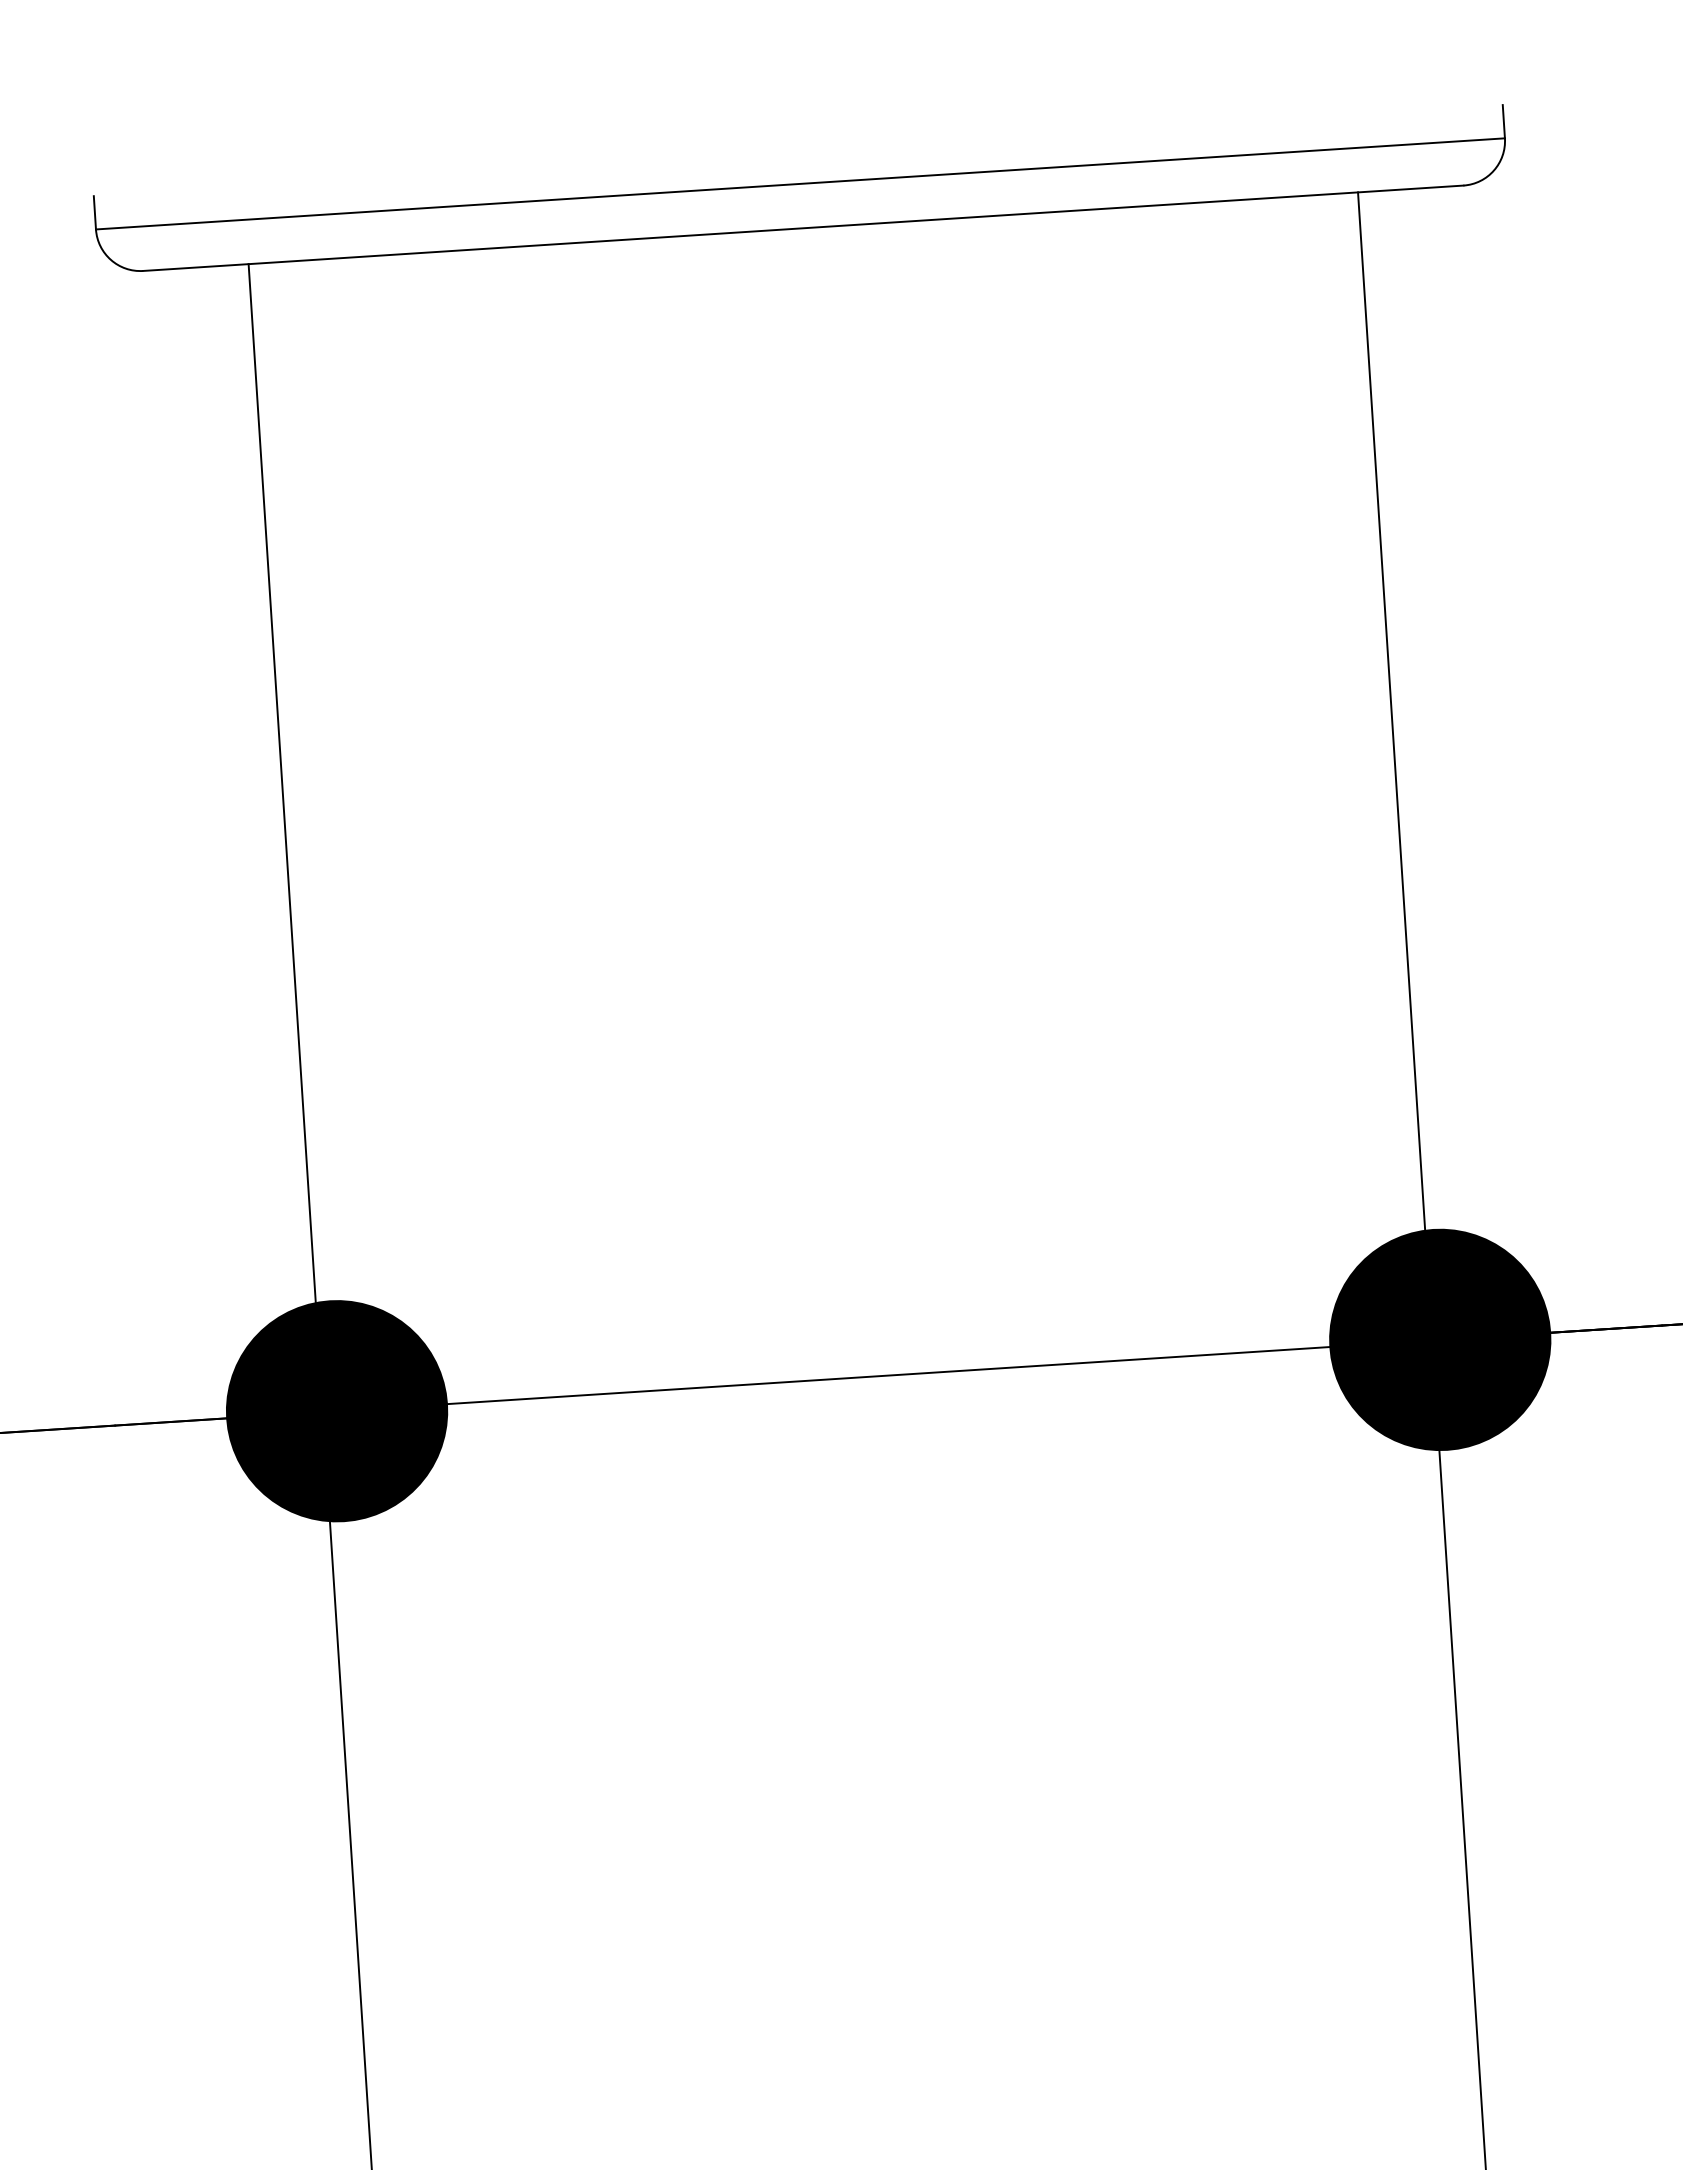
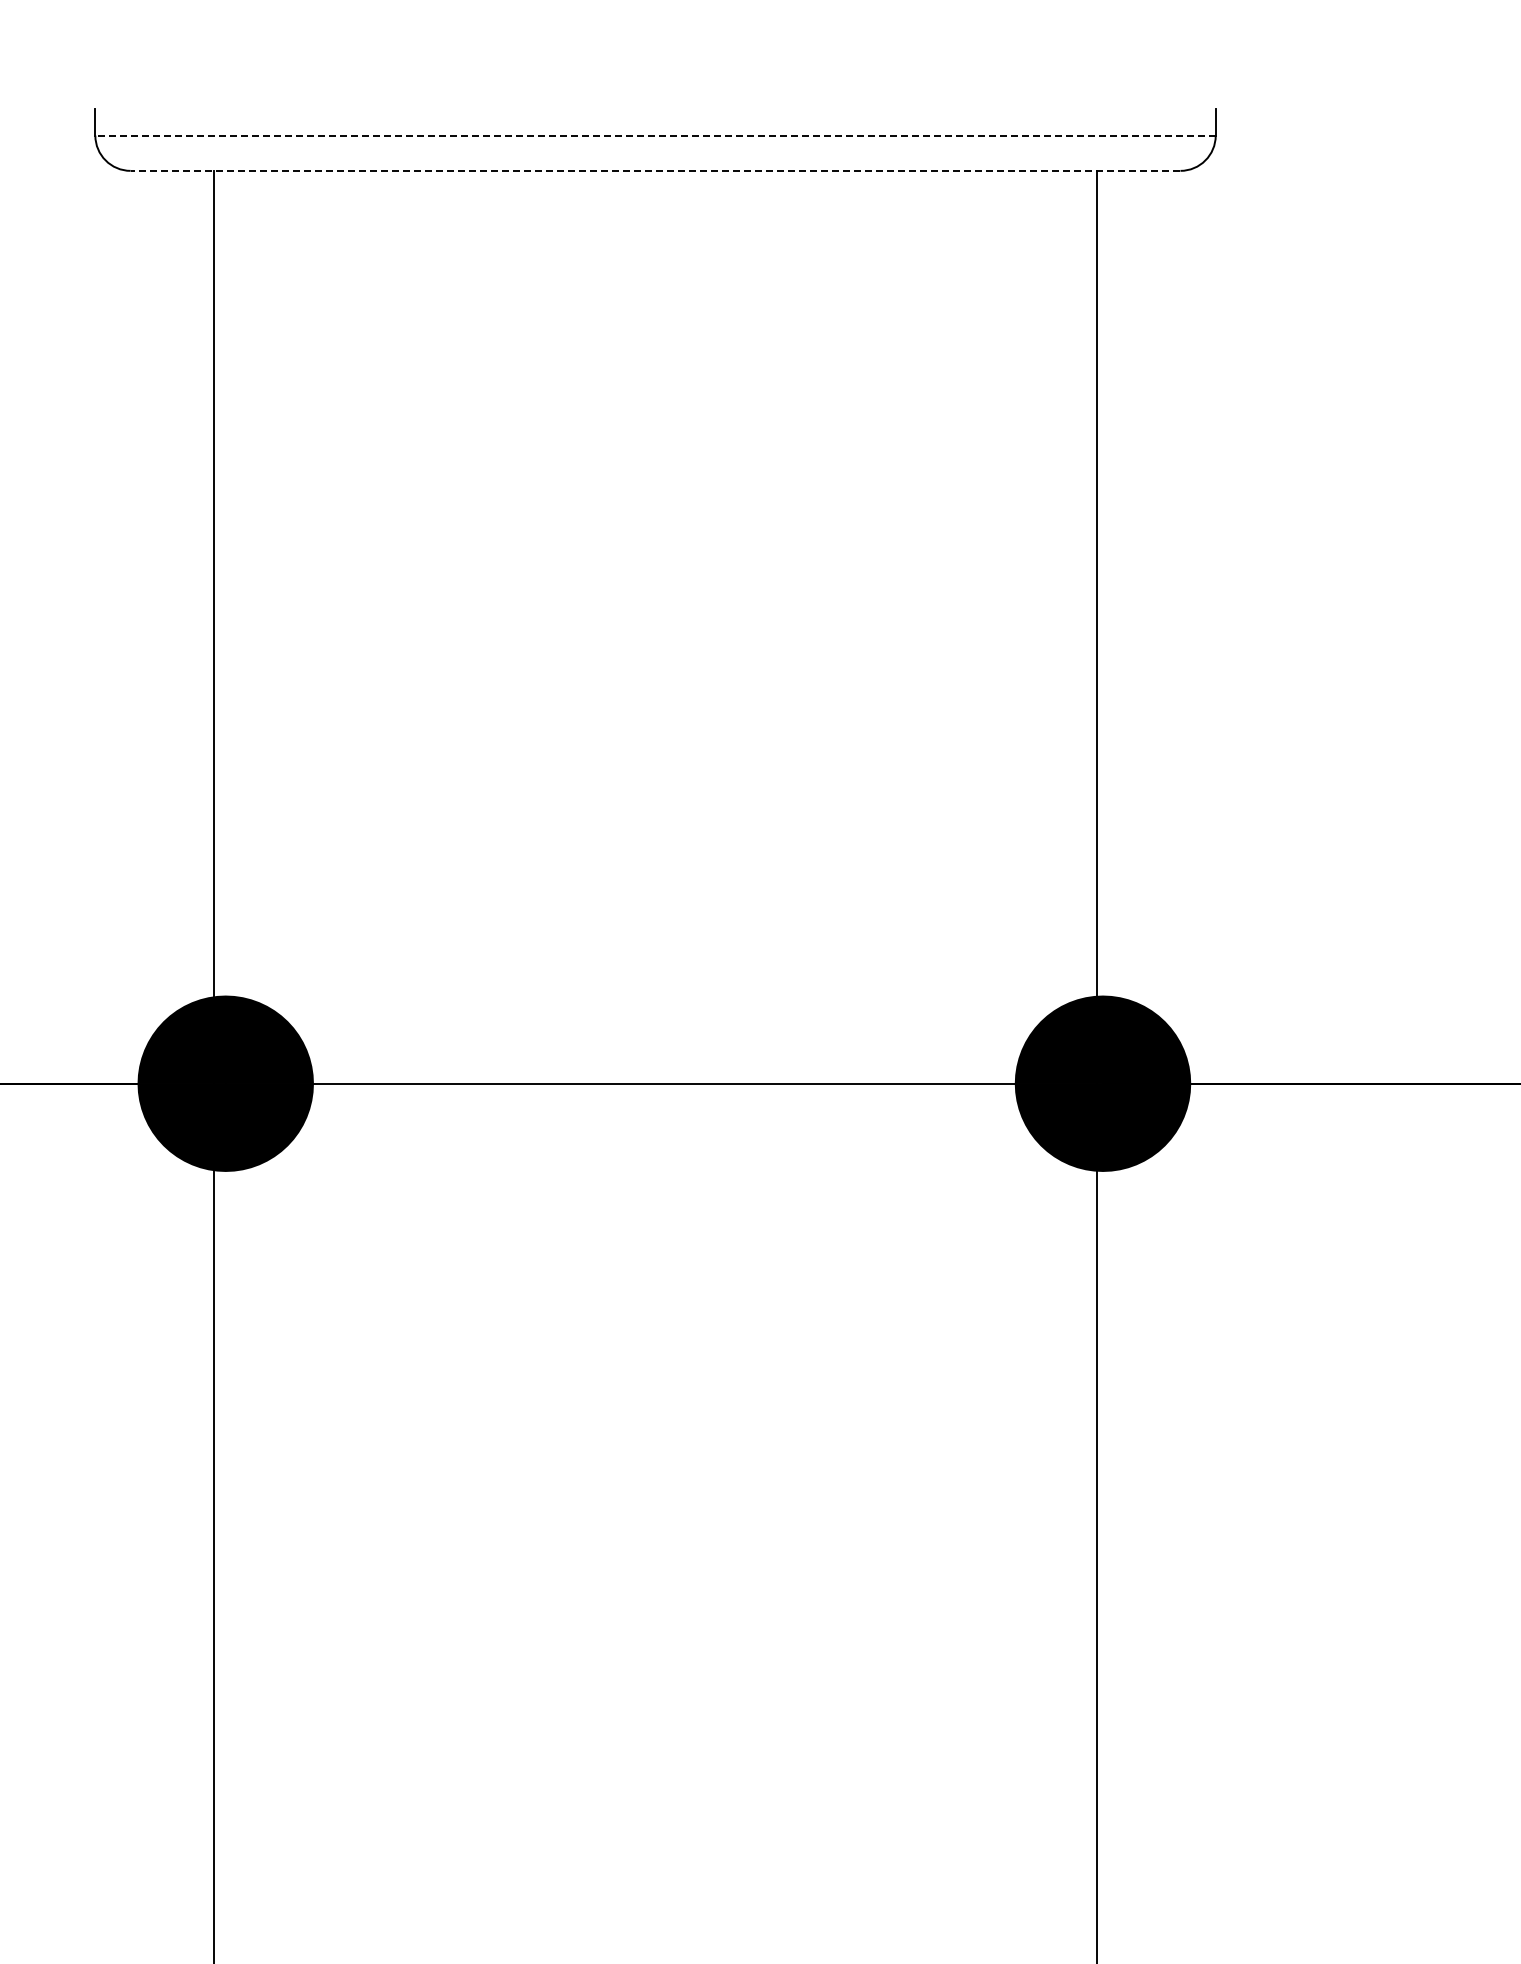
line: (800, 183) -> (655, 135), solid -> dashed
line: (803, 227) -> (655, 170), solid -> dashed

